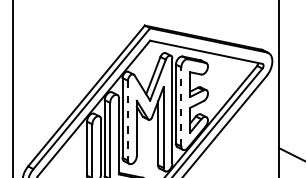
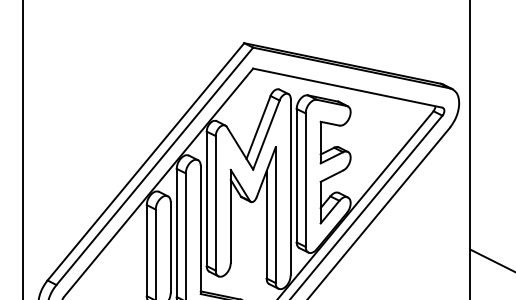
line: (181, 106) -> (306, 179), dashed -> solid
line: (127, 120) -> (215, 203), dashed -> solid

